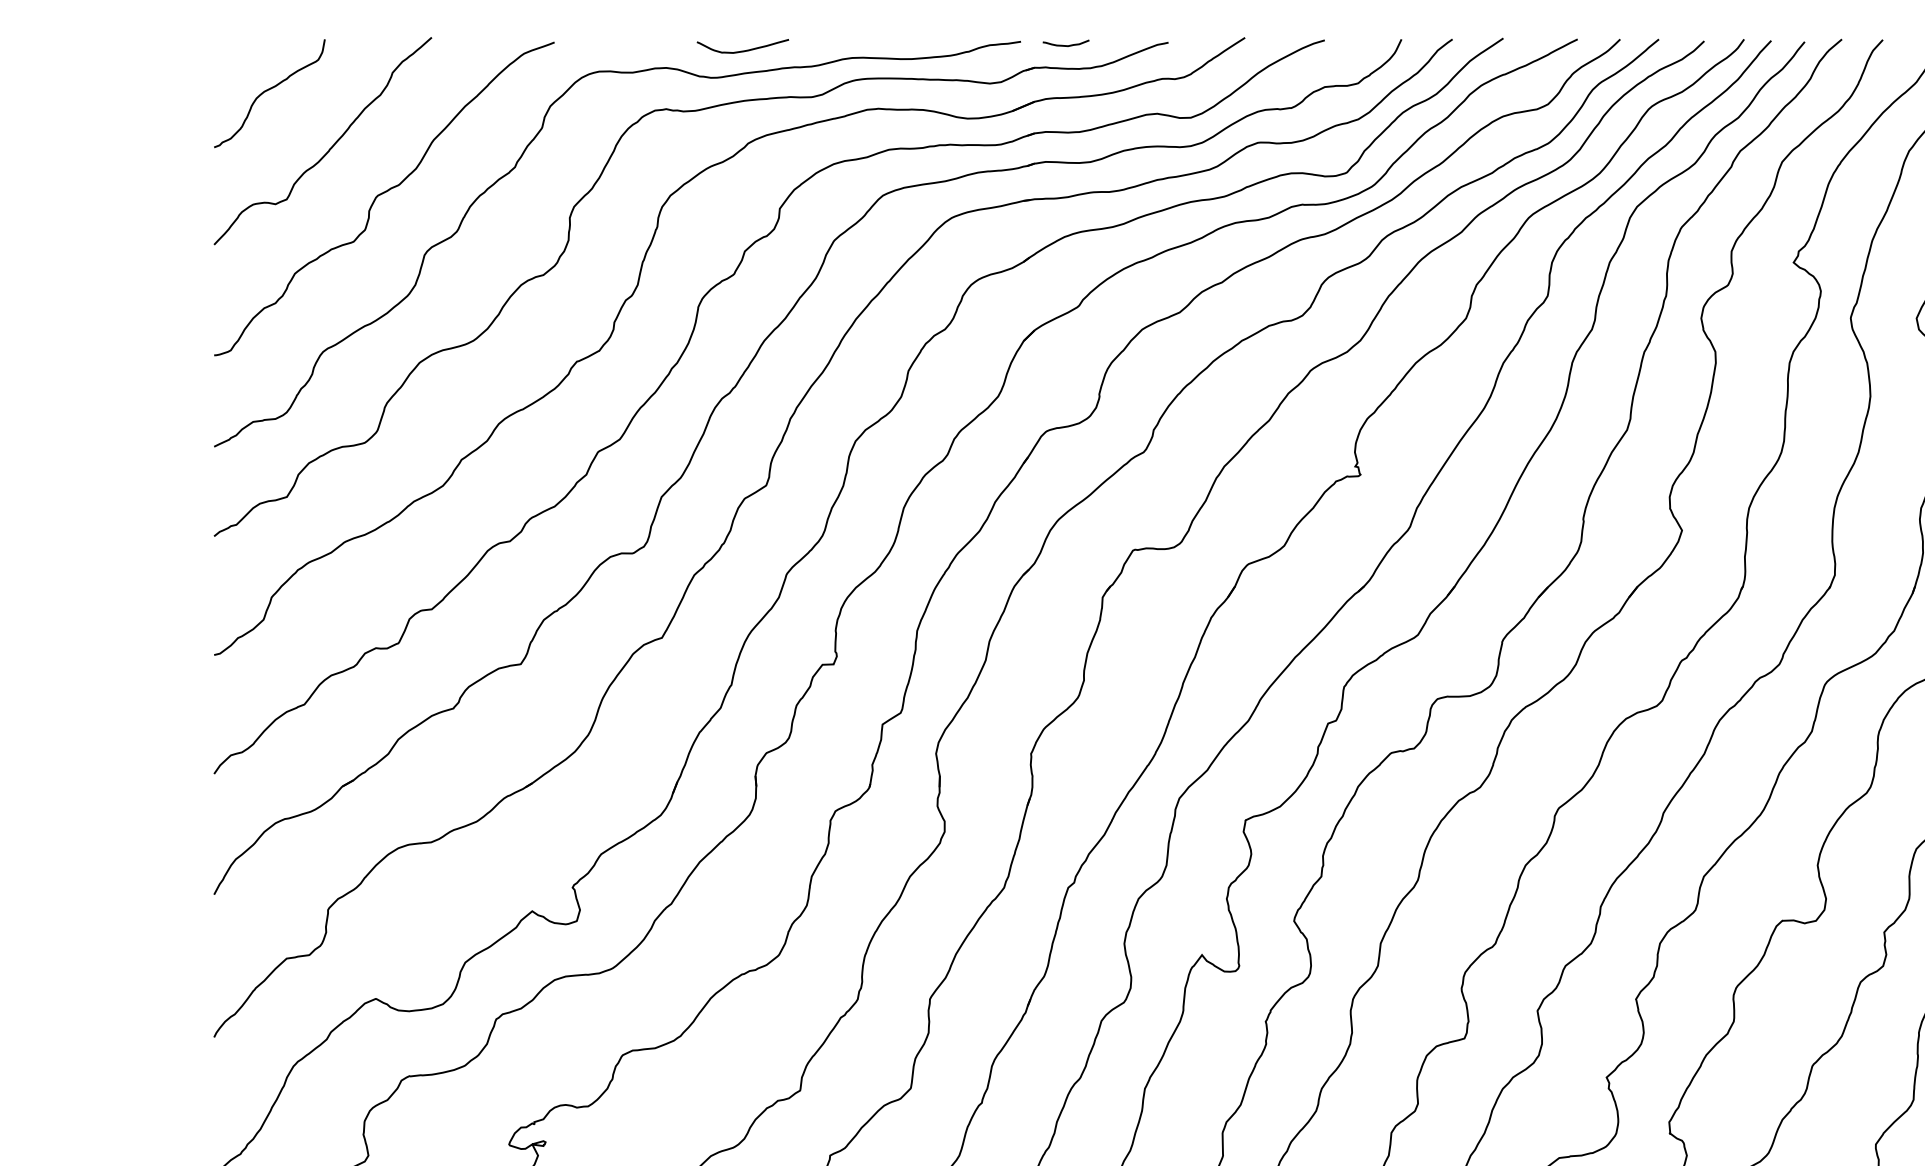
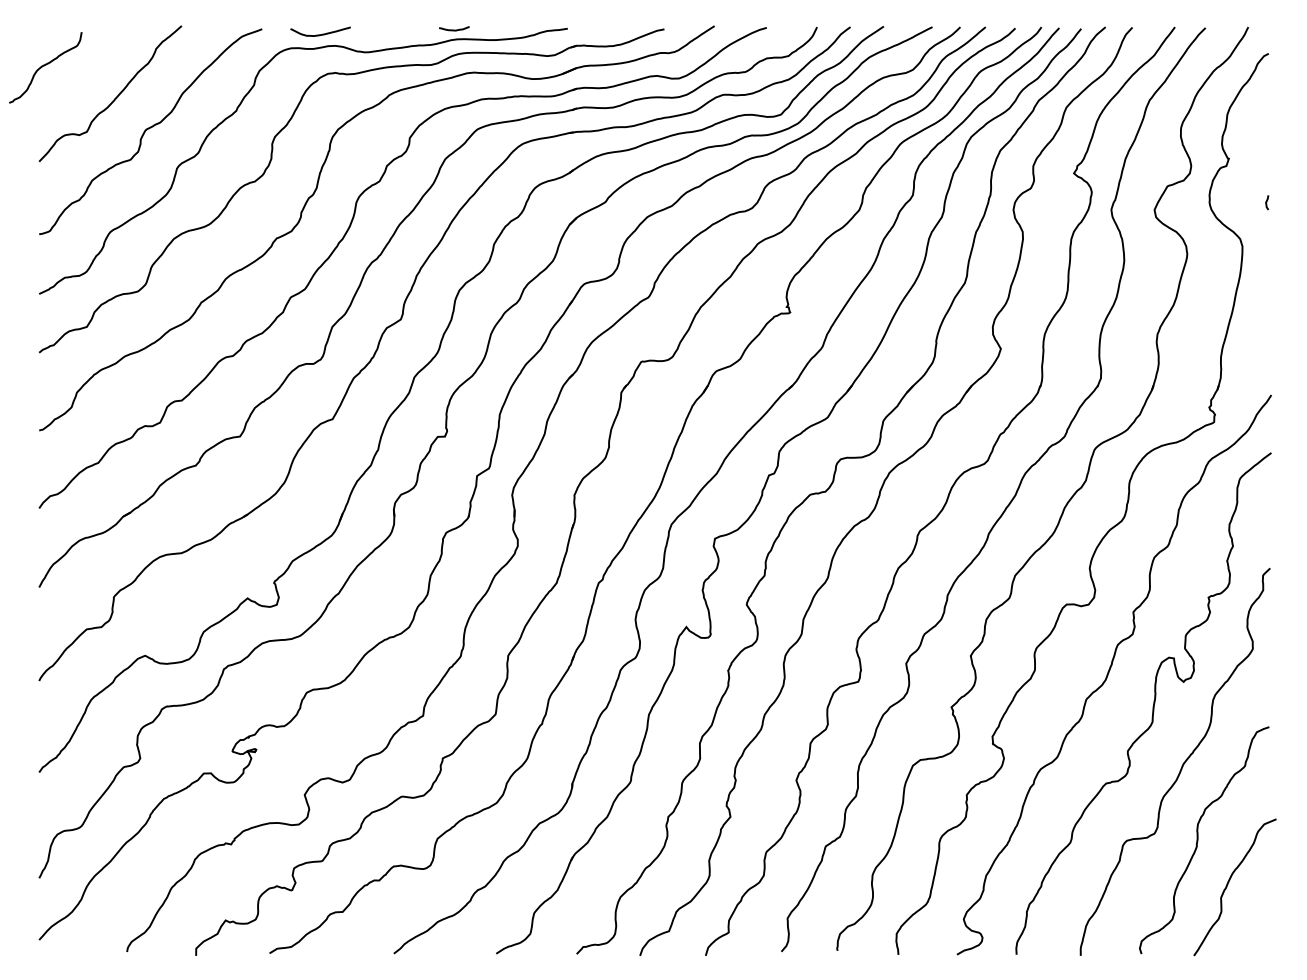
curve: (1066, 44) -> (454, 29), moved
curve: (745, 49) -> (322, 33), moved
curve: (268, 91) -> (44, 66), moved

